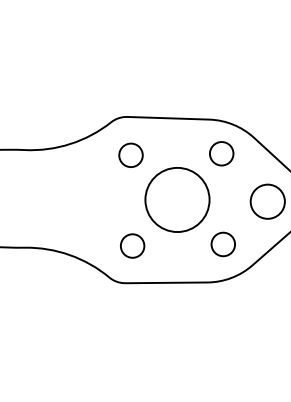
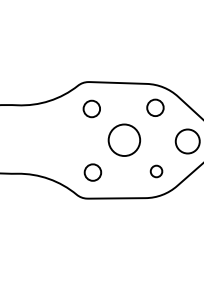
circle: (176, 198) -> (123, 139), size x0.7
circle: (223, 244) -> (156, 171), size x0.7

